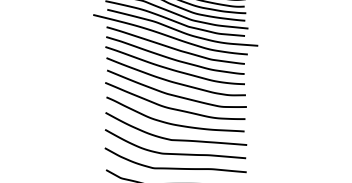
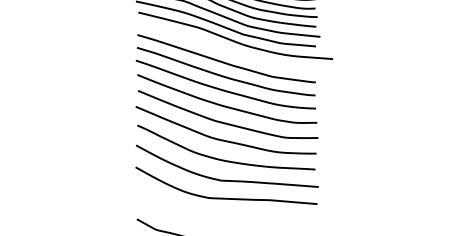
curve: (170, 36) -> (219, 46), removed
curve: (175, 167) -> (226, 216), removed

